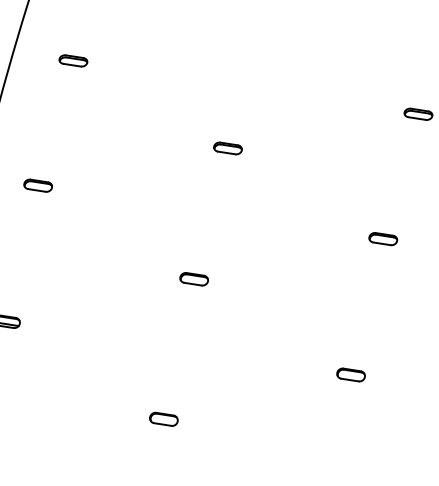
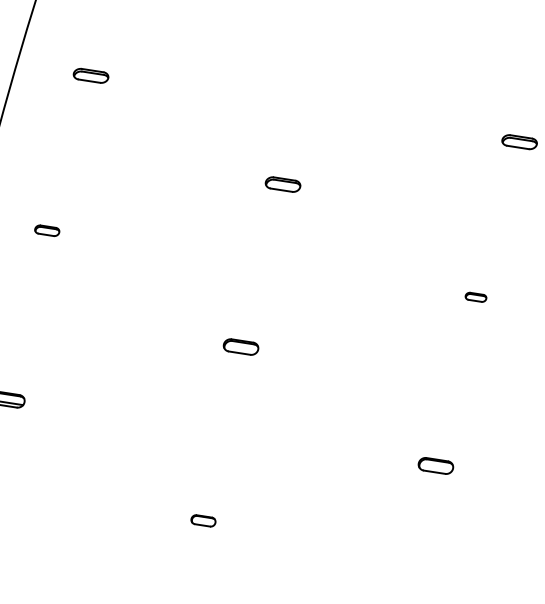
part: (37, 185) -> (46, 230), size x0.7
part: (383, 239) -> (476, 297), size x0.6
part: (163, 418) -> (202, 519), size x0.7

